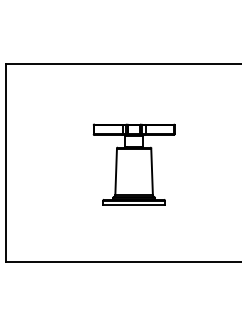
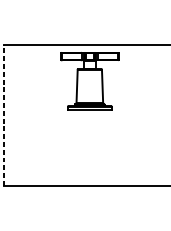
line: (6, 162) -> (4, 115), solid -> dashed
part: (133, 164) -> (89, 81), moved

